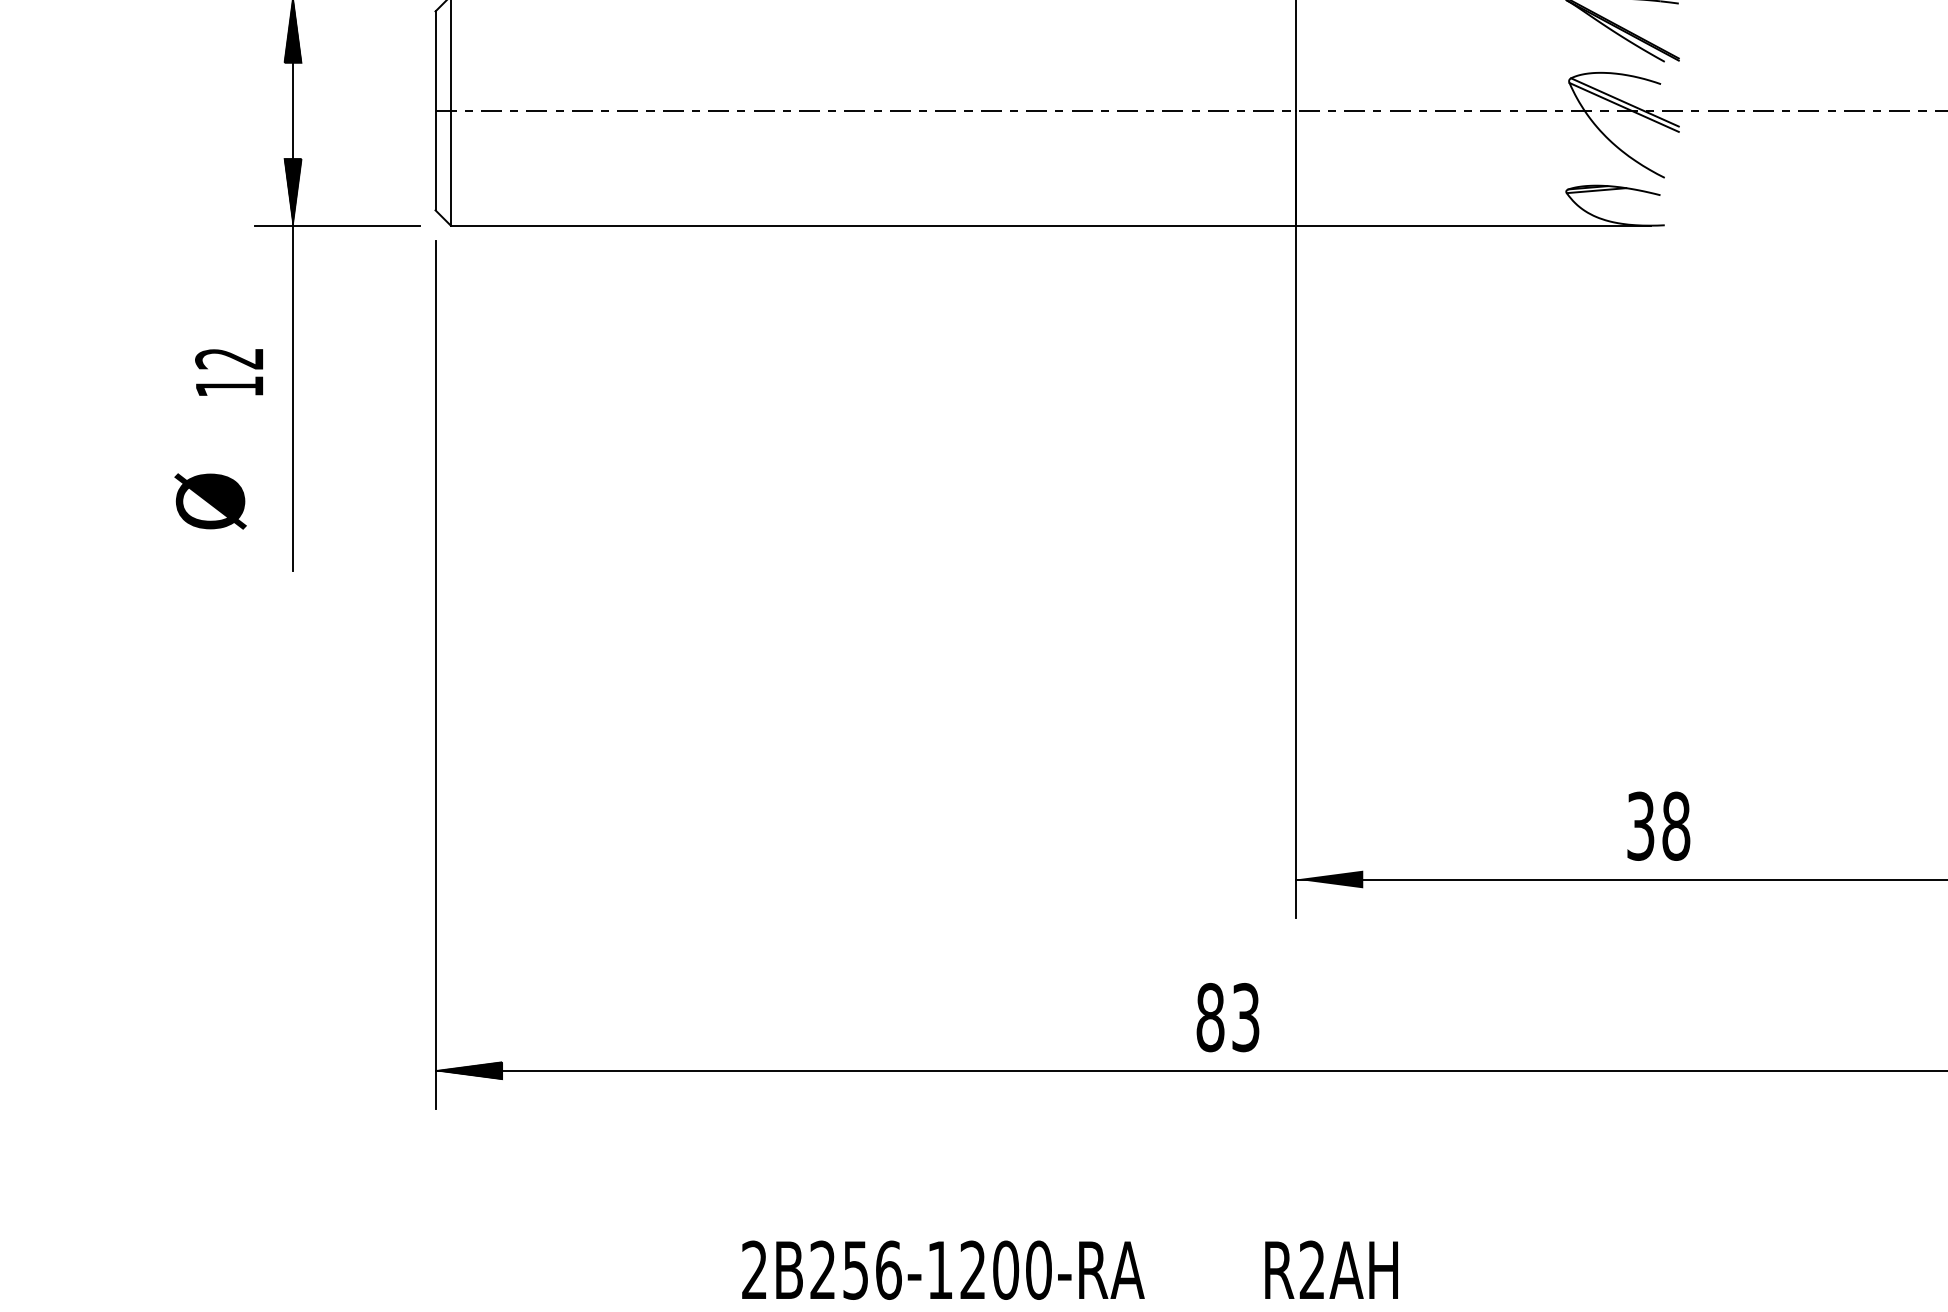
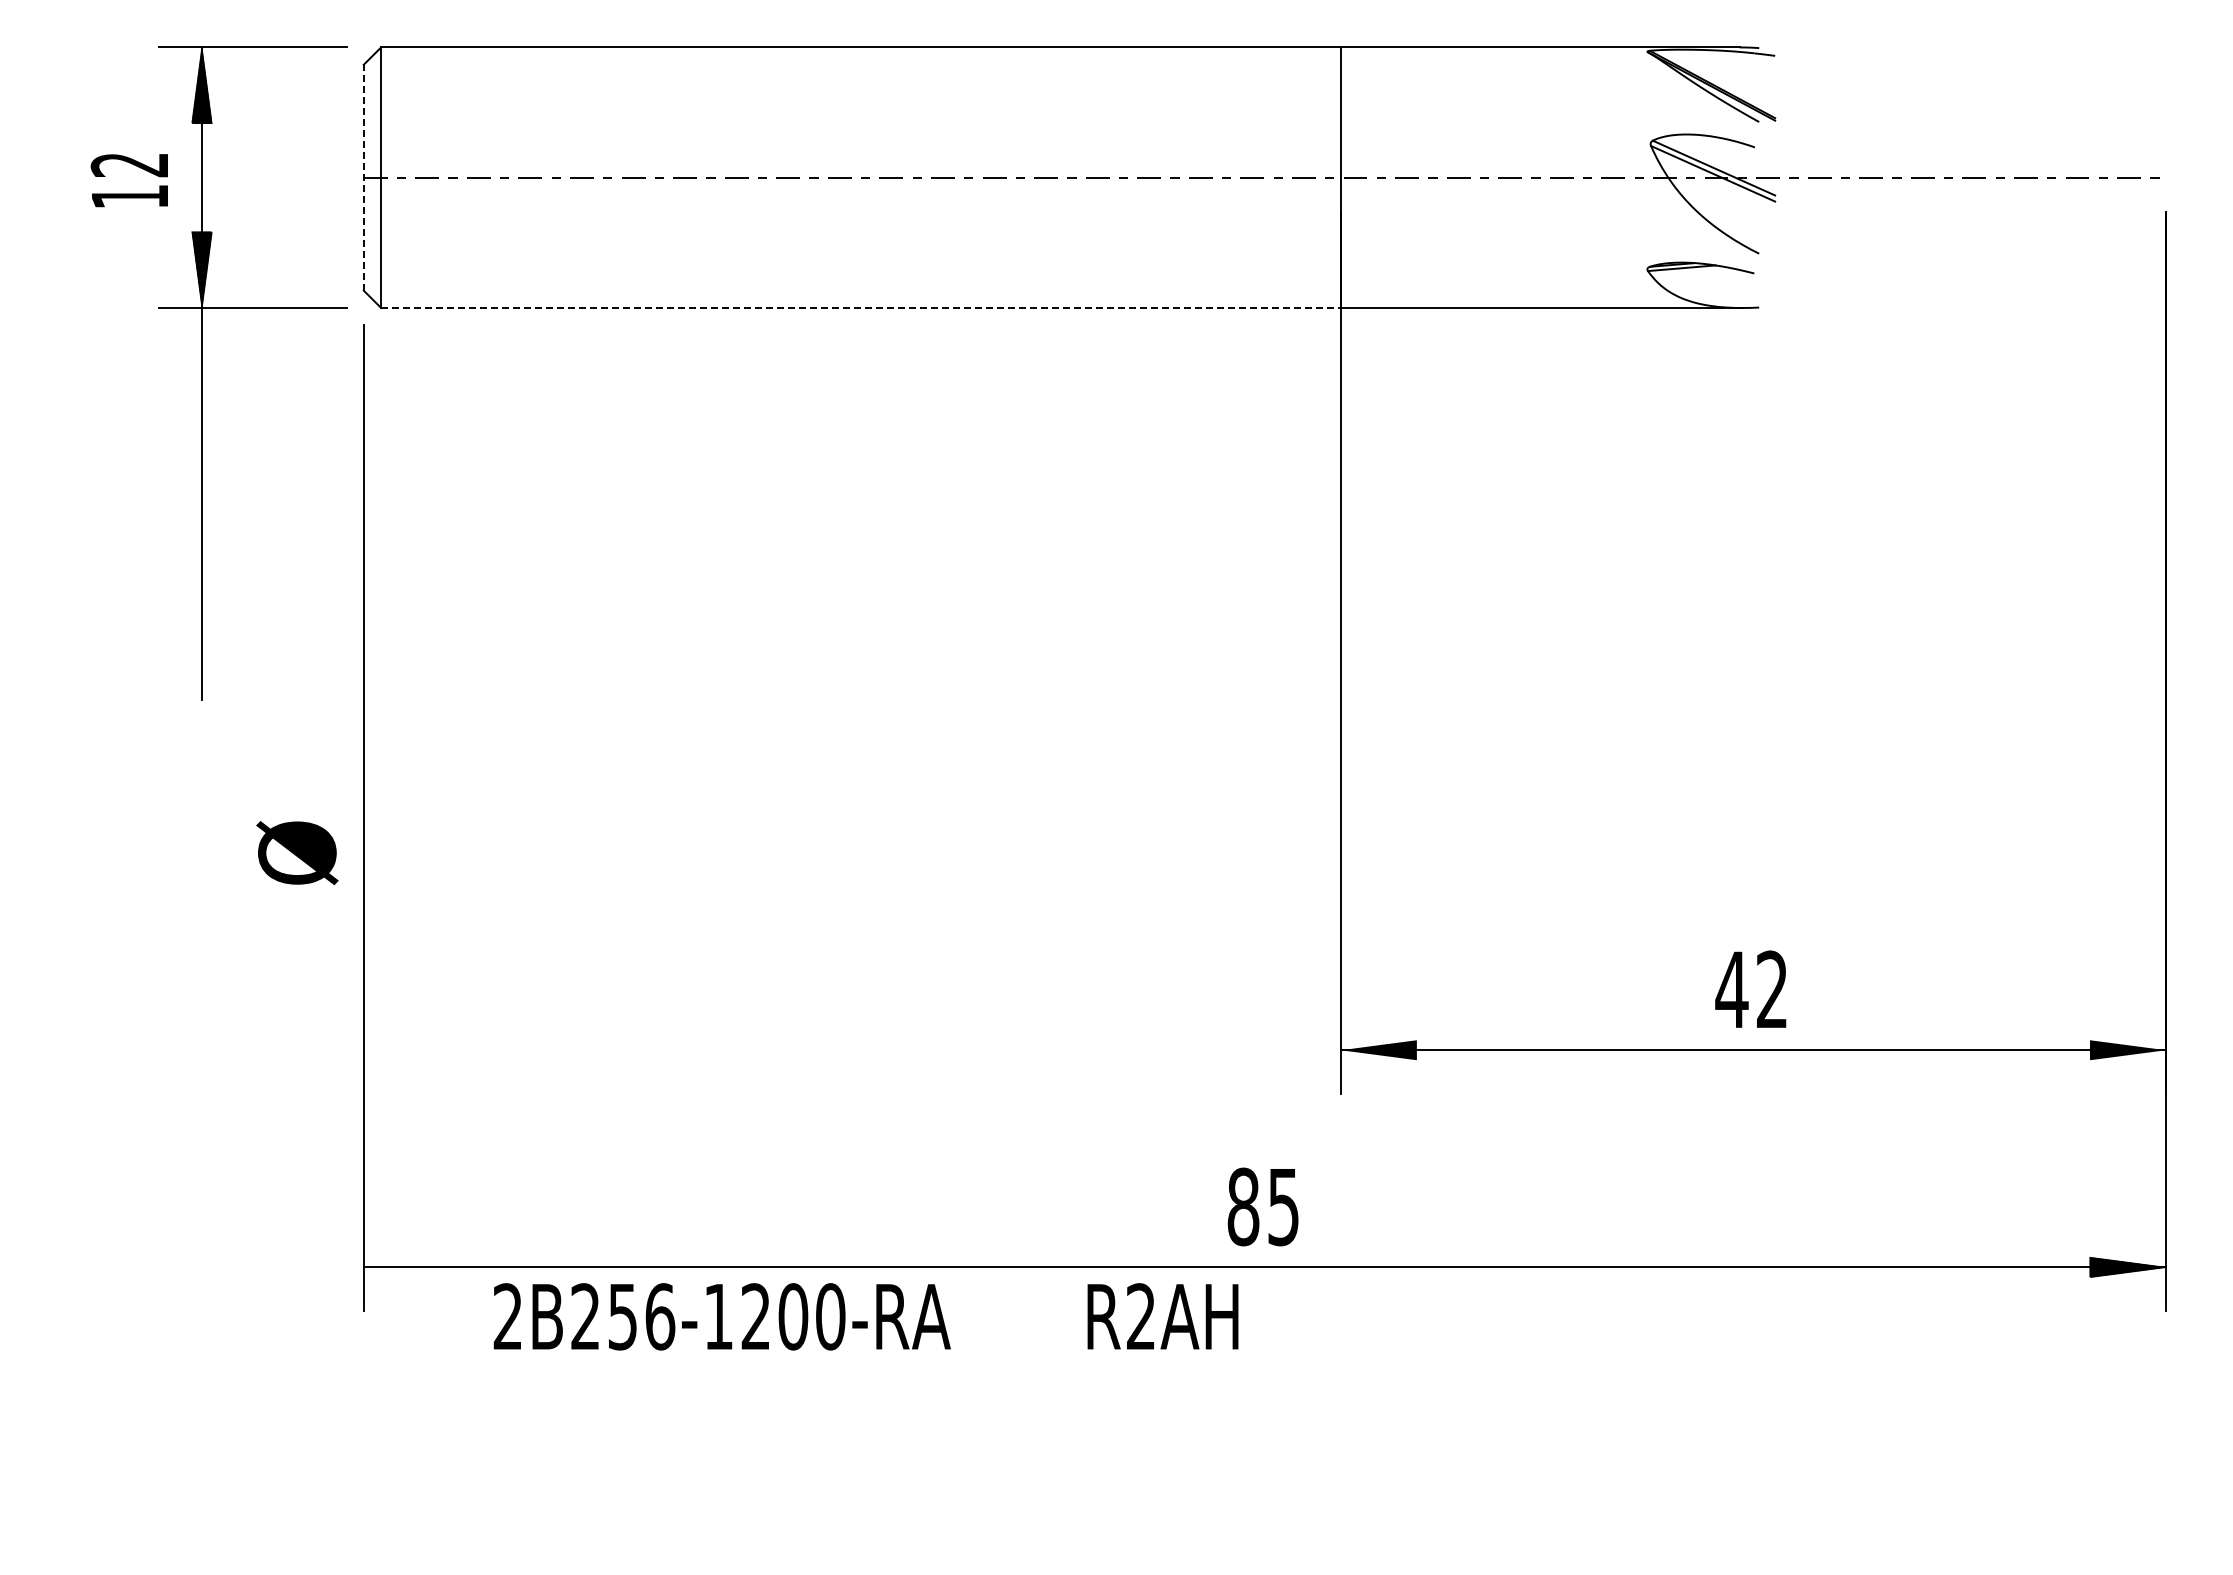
line: (435, 110) -> (363, 177), solid -> dashed
line: (873, 226) -> (861, 308), solid -> dashed
text: (228, 372) -> (128, 180), moved
text: (210, 501) -> (297, 853), moved
text: (1657, 826) -> (1751, 989), 38 -> 42
text: (1245, 1017) -> (1283, 1206), 83 -> 85
hatch: (468, 1070) -> (401, 1267), removed
text: (1069, 1269) -> (865, 1316), moved

